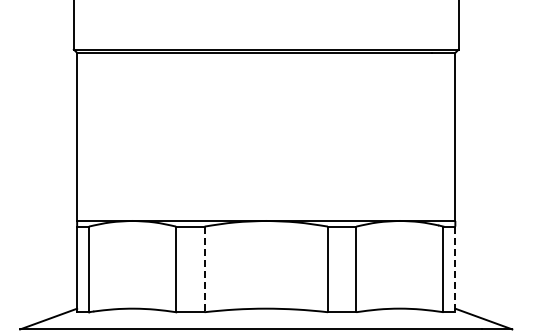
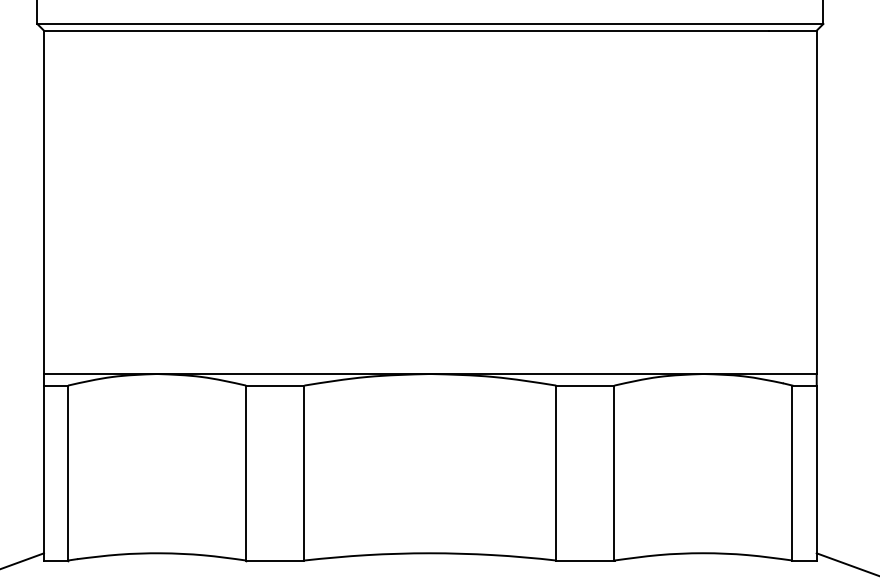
line: (204, 269) -> (304, 473), dashed -> solid
line: (455, 269) -> (817, 473), dashed -> solid

